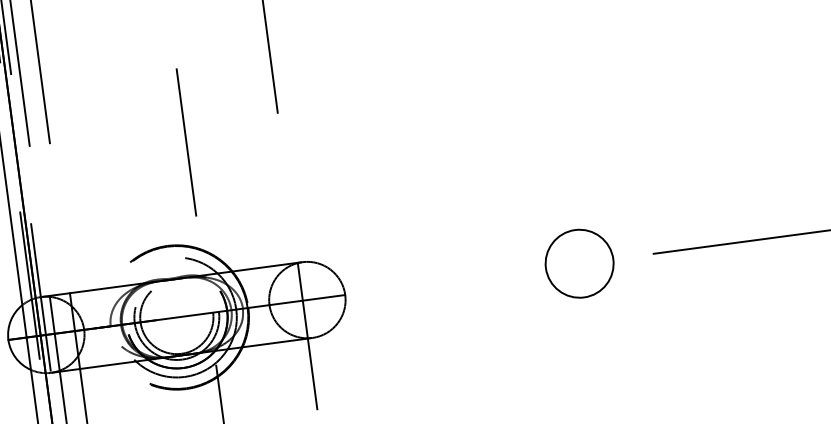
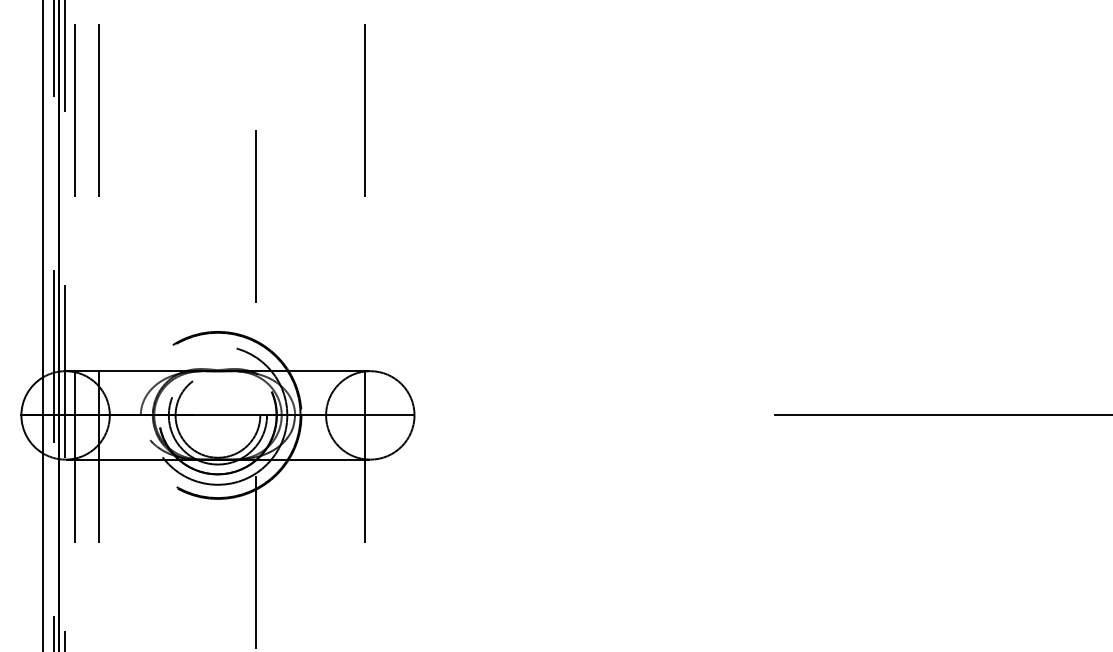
circle: (579, 263) -> (687, 415), removed

